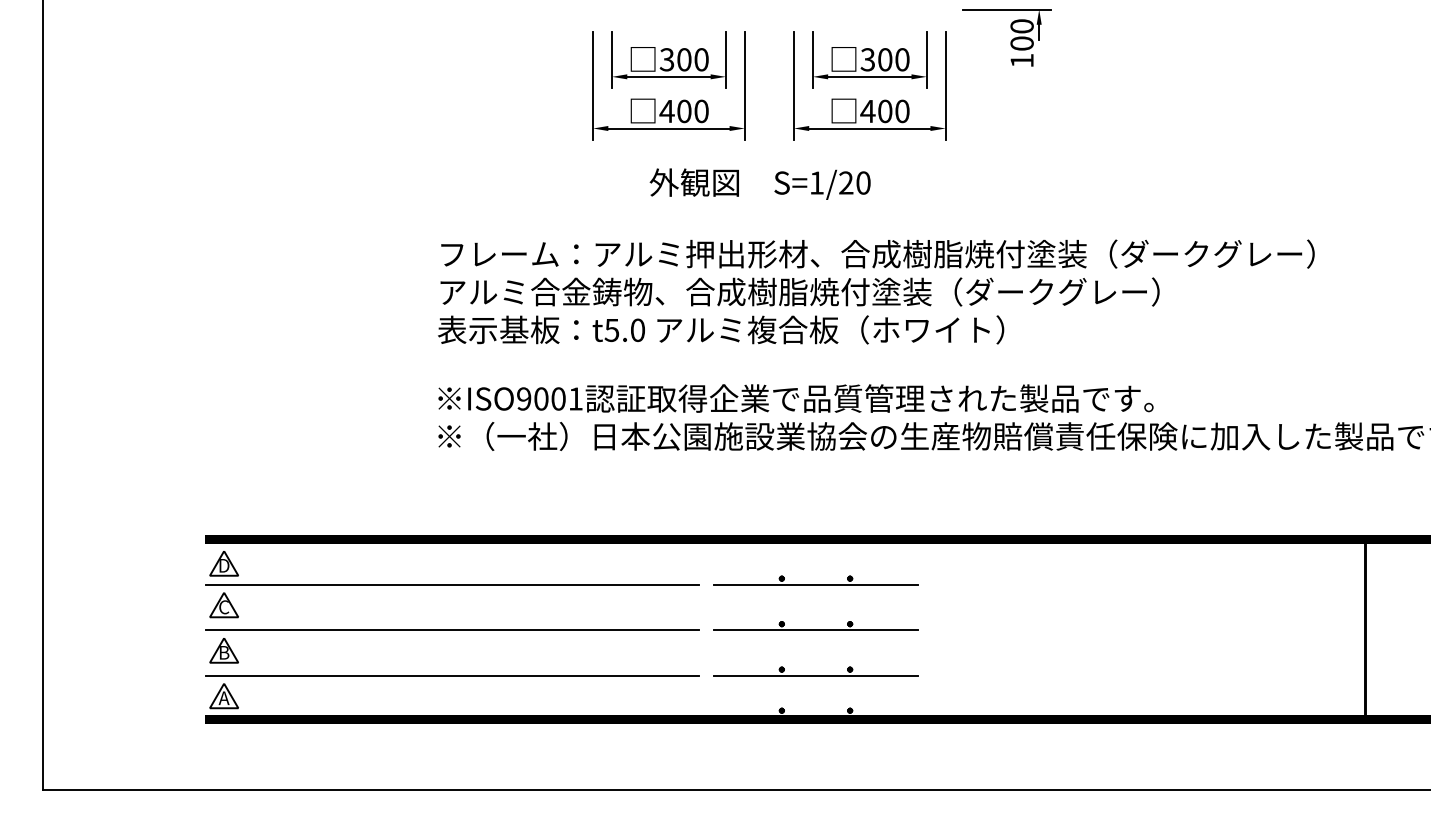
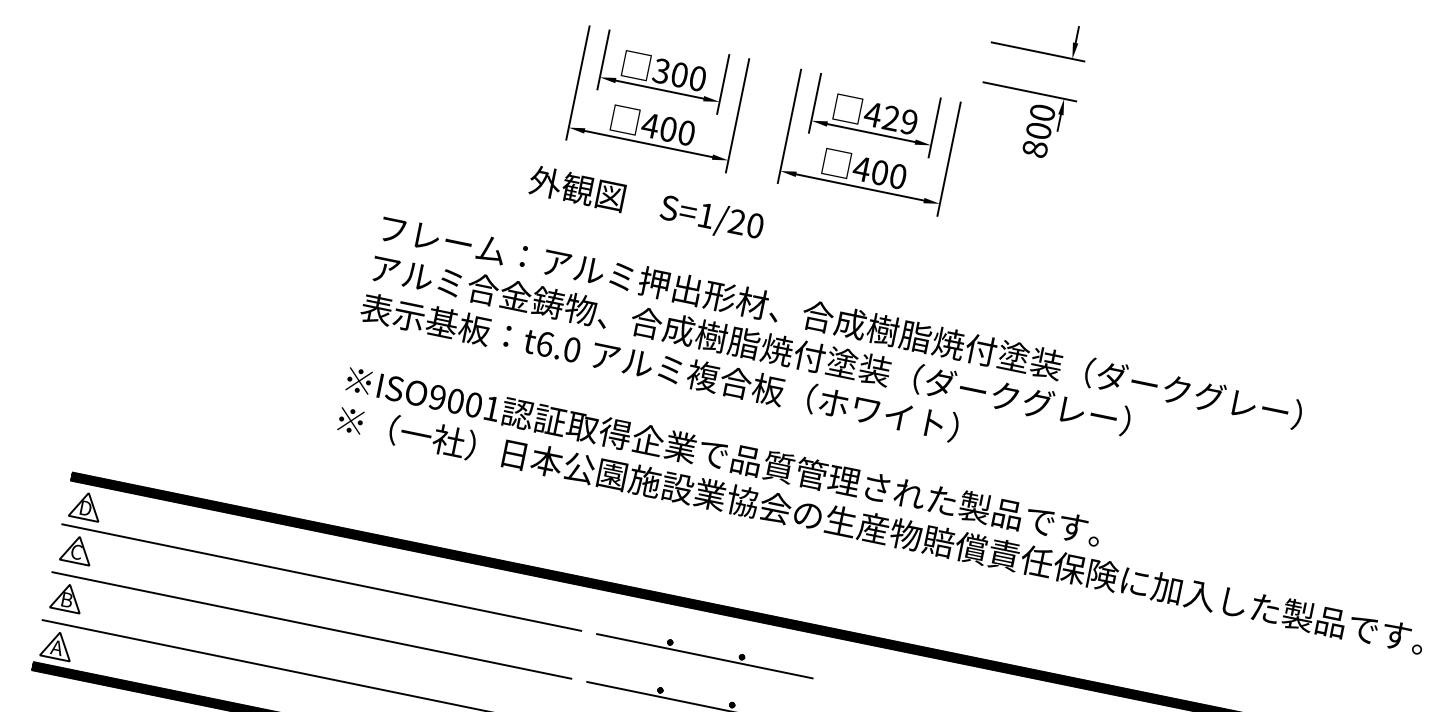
text: (884, 59) -> (890, 117), 300 -> 429
text: (1021, 60) -> (1034, 148), 100 -> 800
text: (759, 183) -> (645, 203), moved
text: (611, 329) -> (544, 343), t5.0 -> t6.0

